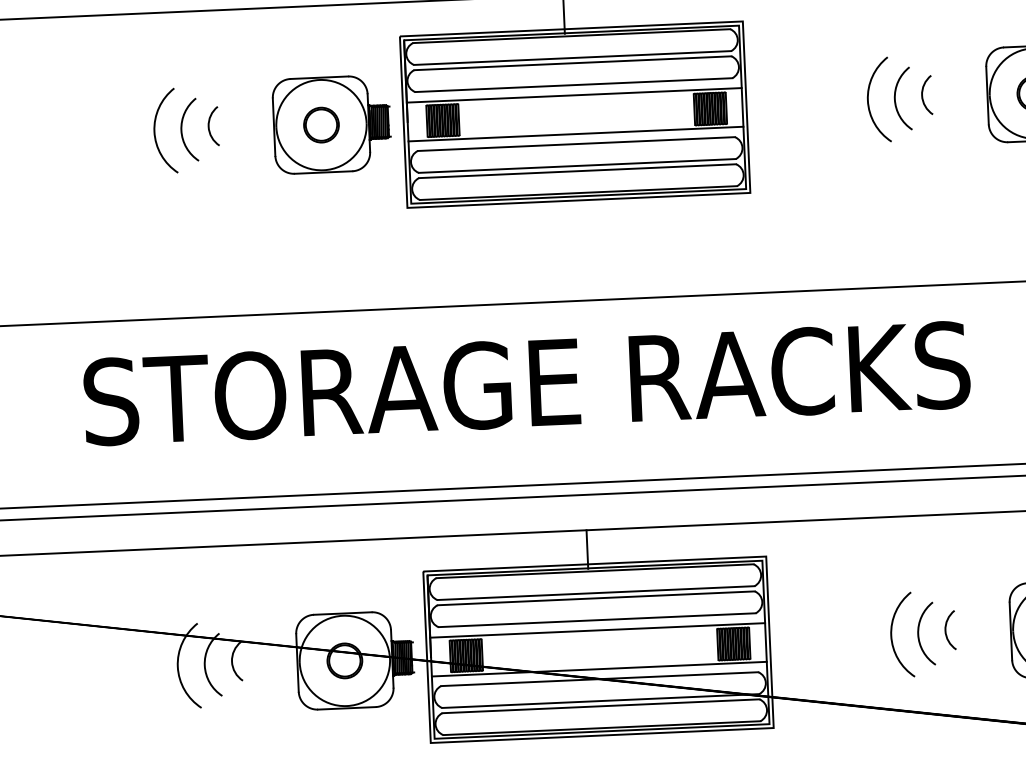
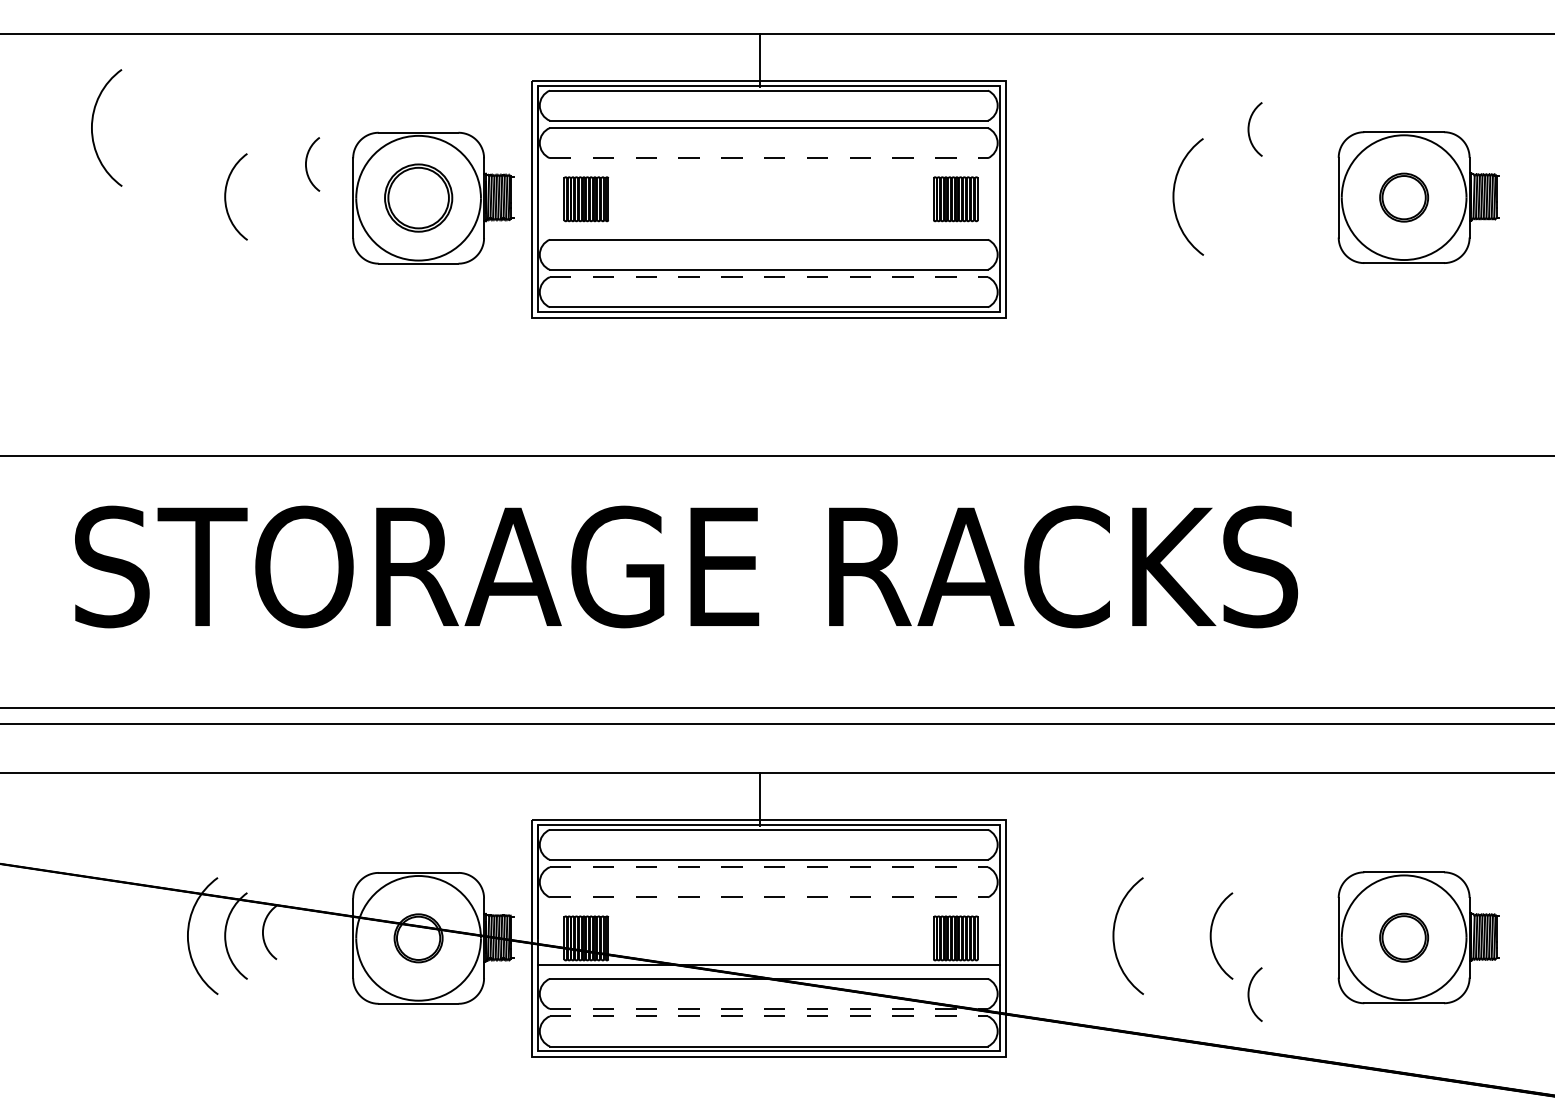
line: (573, 85) -> (768, 158), solid -> dashed
line: (573, 95) -> (768, 172), removed
arc: (922, 95) -> (1249, 129), moved
arc: (895, 98) -> (1211, 196), removed
part: (321, 125) -> (418, 198), size x1.4
arc: (209, 126) -> (306, 164), moved
arc: (154, 131) -> (92, 127), moved
line: (575, 133) -> (768, 225), removed
line: (577, 171) -> (768, 277), solid -> dashed
line: (595, 598) -> (768, 867), solid -> dashed
line: (596, 620) -> (768, 897), solid -> dashed
line: (597, 630) -> (768, 911), removed
arc: (946, 630) -> (1249, 994), moved
arc: (891, 634) -> (1114, 935), moved
line: (600, 701) -> (768, 1009), solid -> dashed
line: (600, 706) -> (768, 1016), solid -> dashed

